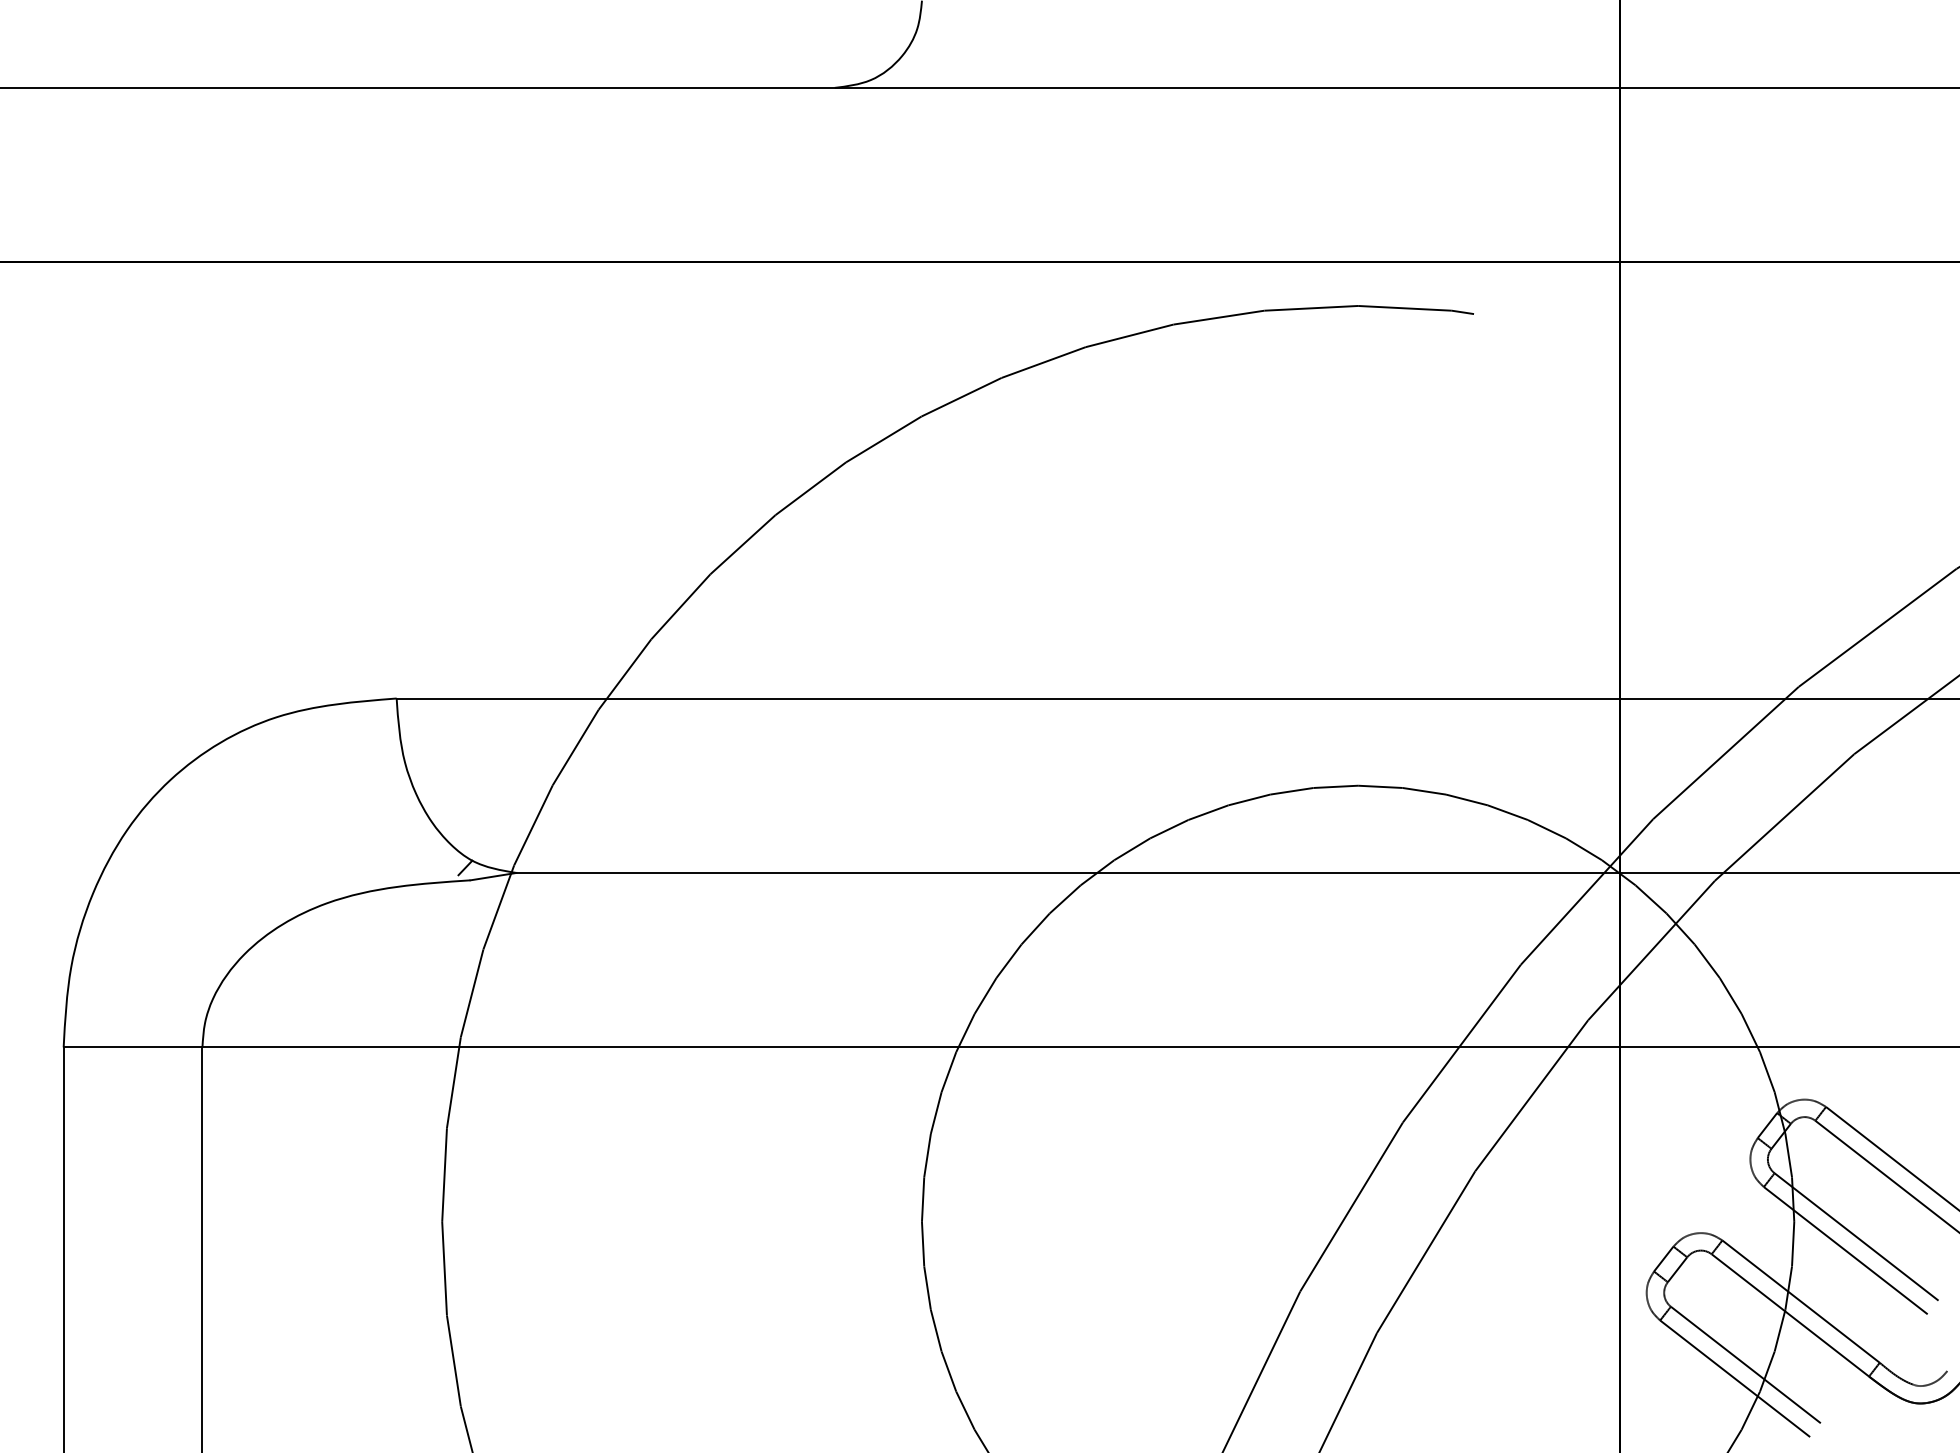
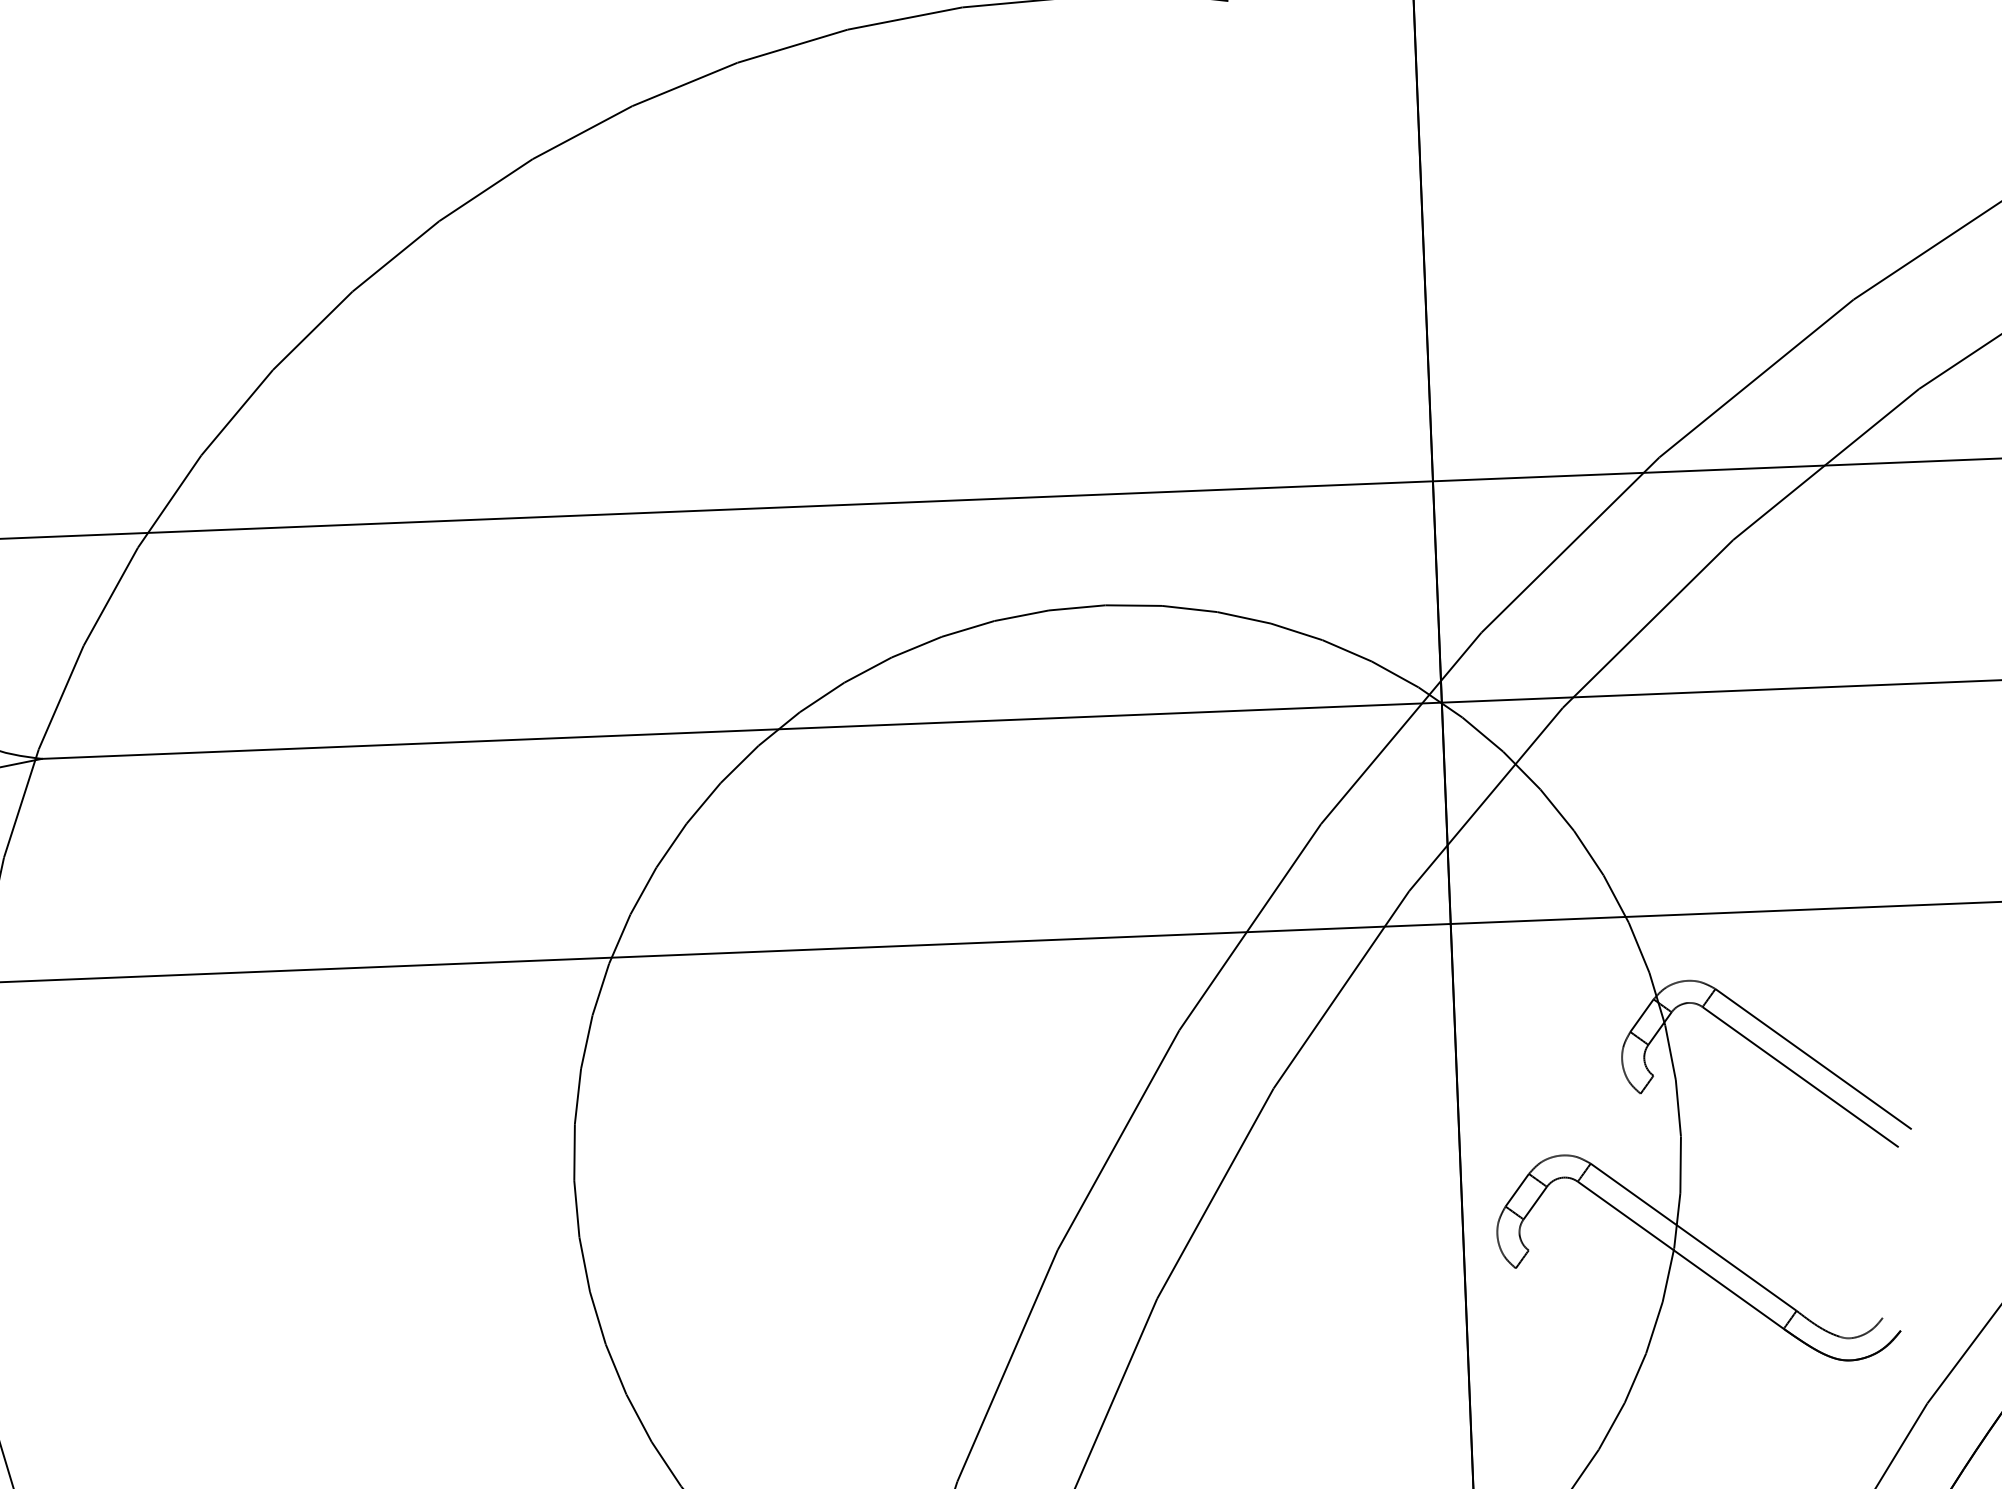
line: (1856, 1236) -> (1760, 1151), removed
line: (1845, 1250) -> (1747, 1170), removed
line: (1745, 1364) -> (1626, 1319), removed
line: (1735, 1378) -> (1614, 1338), removed

